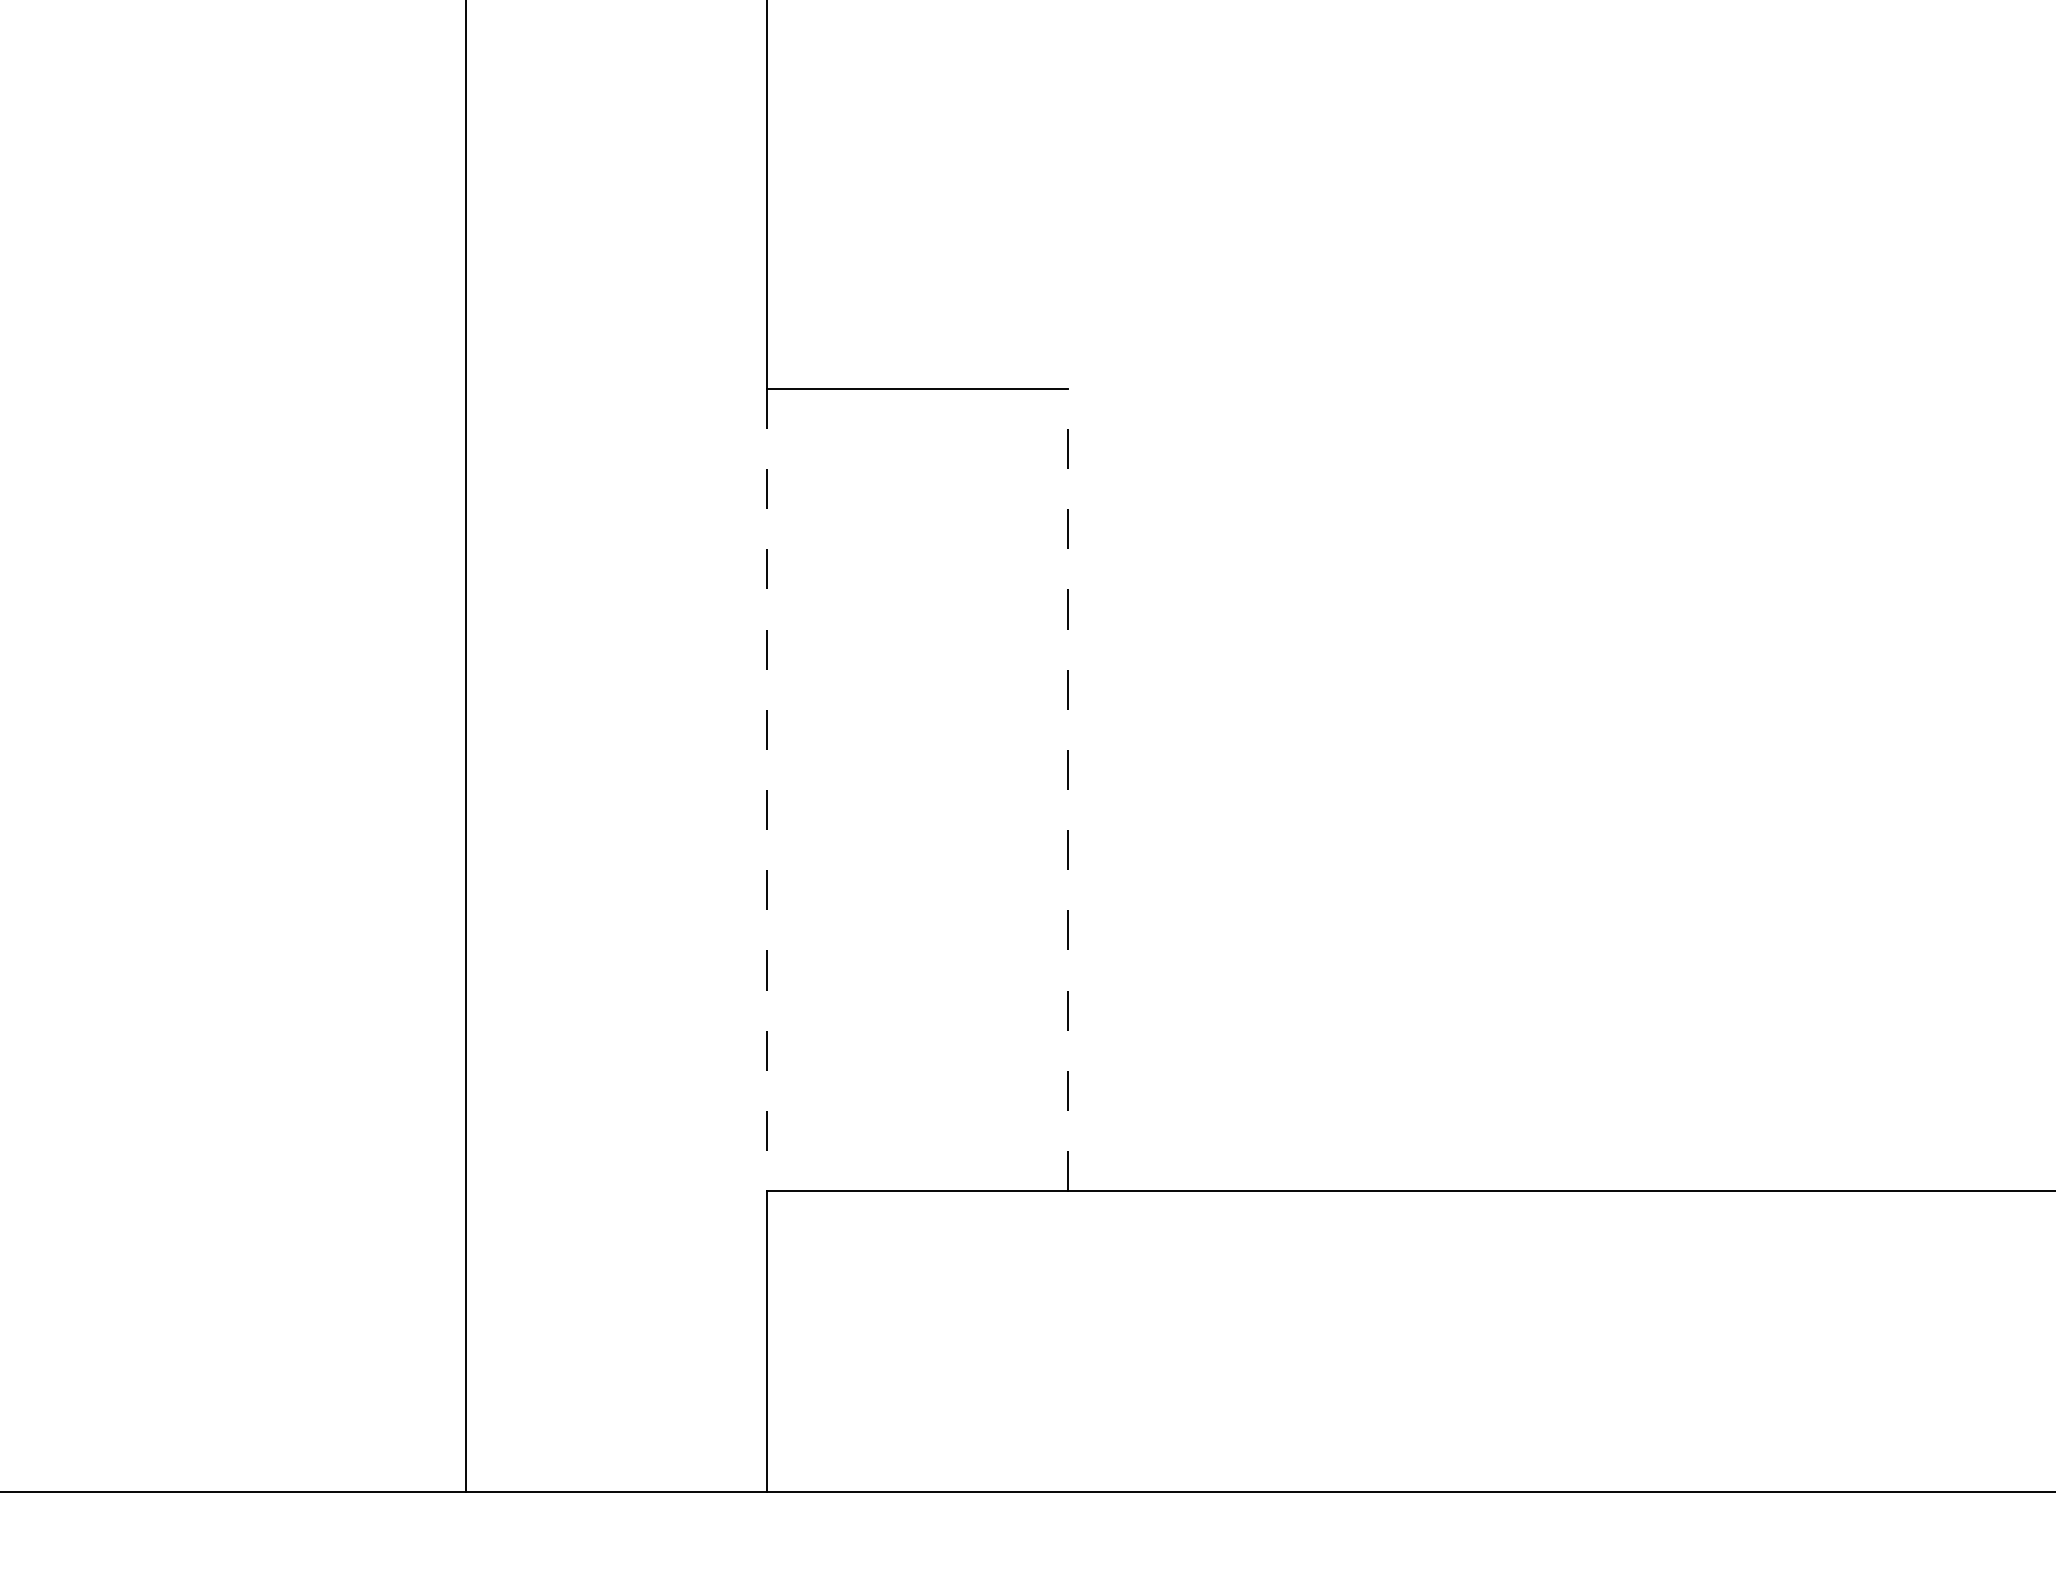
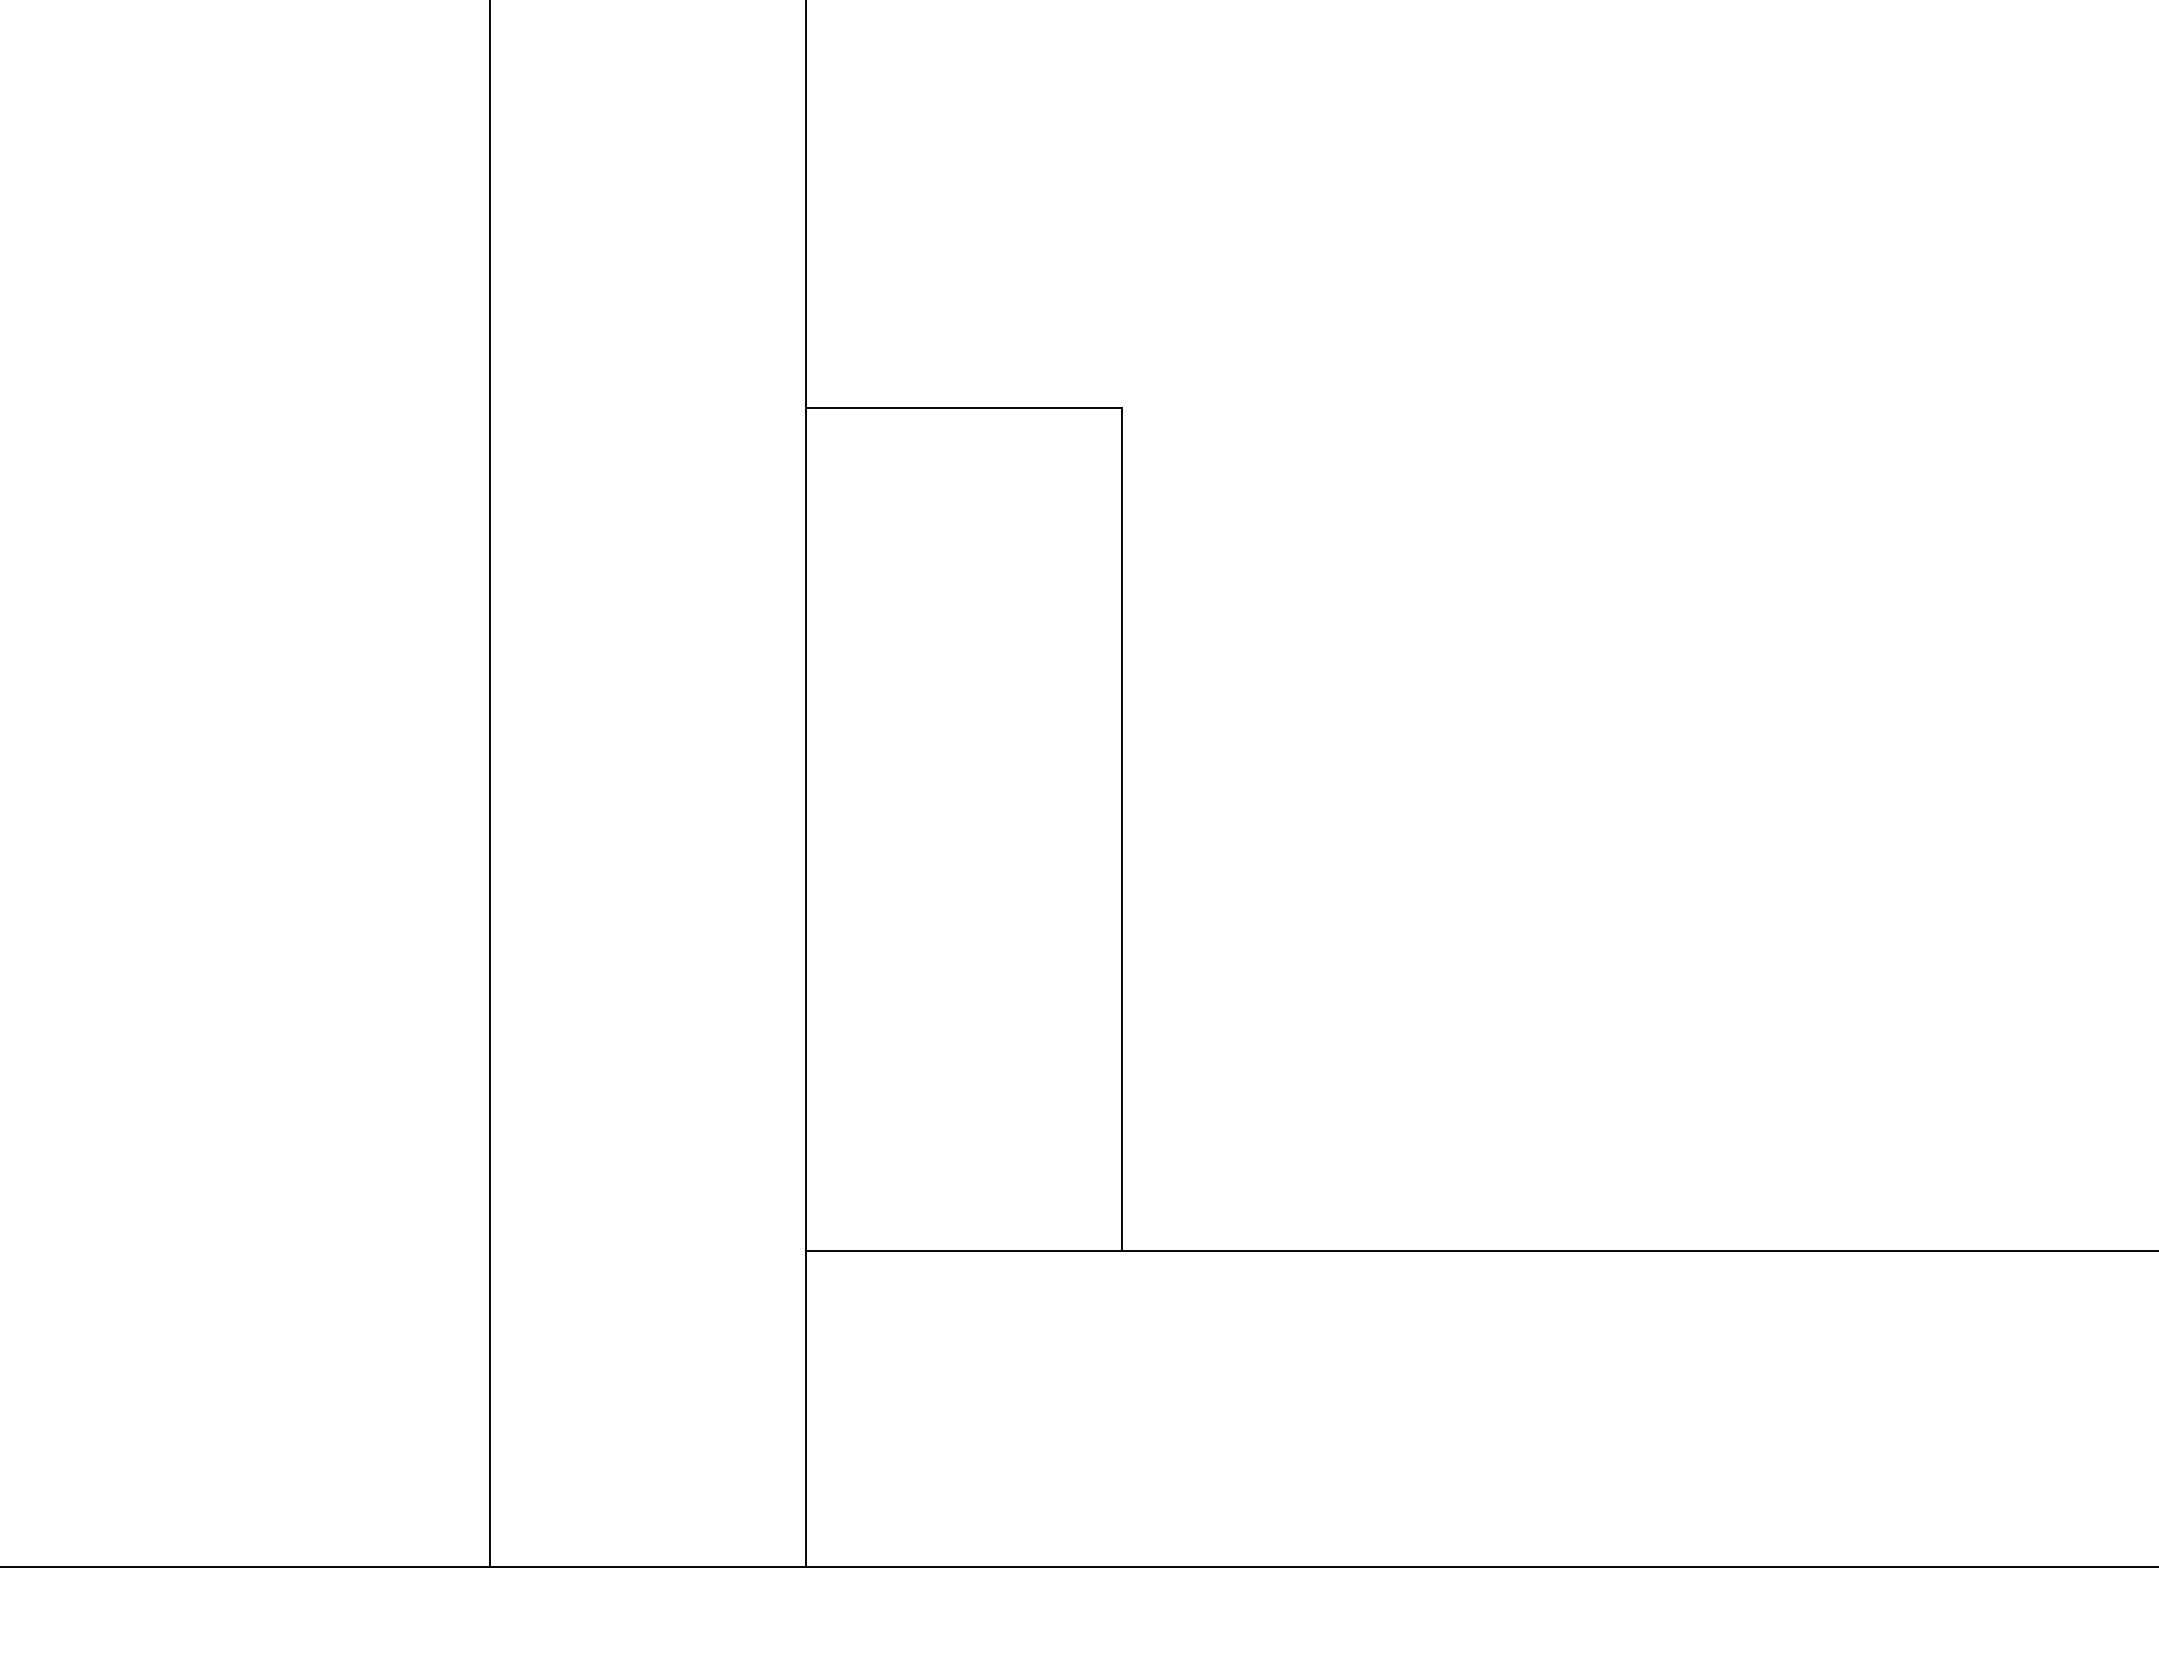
line: (1067, 789) -> (1121, 829), dashed -> solid
line: (767, 790) -> (805, 830), dashed -> solid

